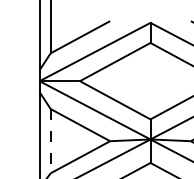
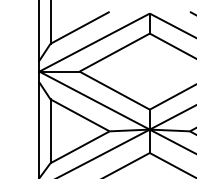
line: (50, 141) -> (50, 131), dashed -> solid

